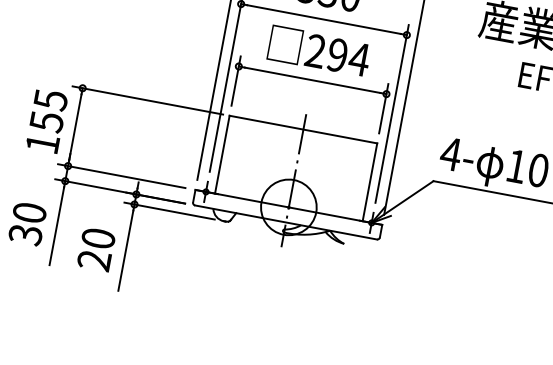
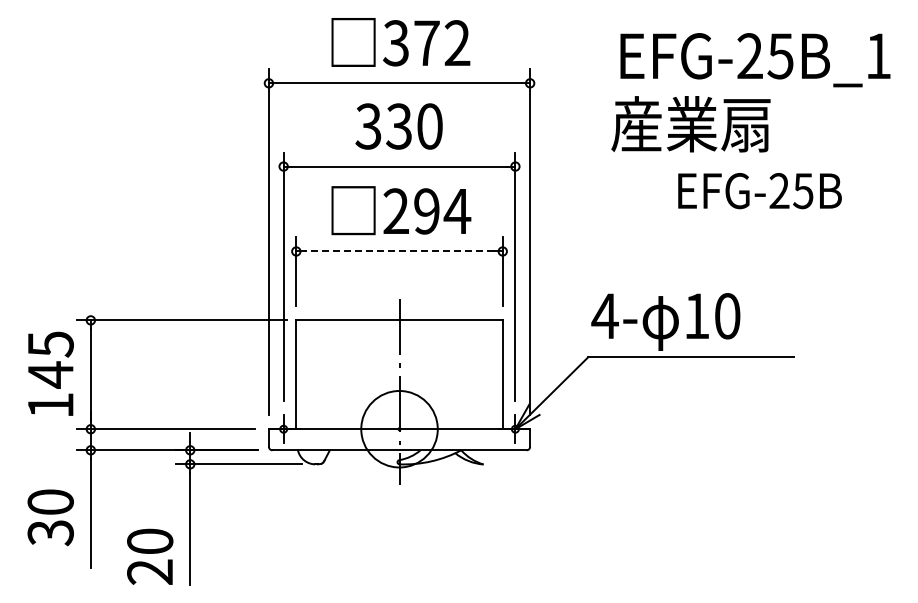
line: (312, 80) -> (399, 251), solid -> dashed
text: (46, 121) -> (50, 374), 155 -> 145
text: (96, 249) -> (150, 556), moved

